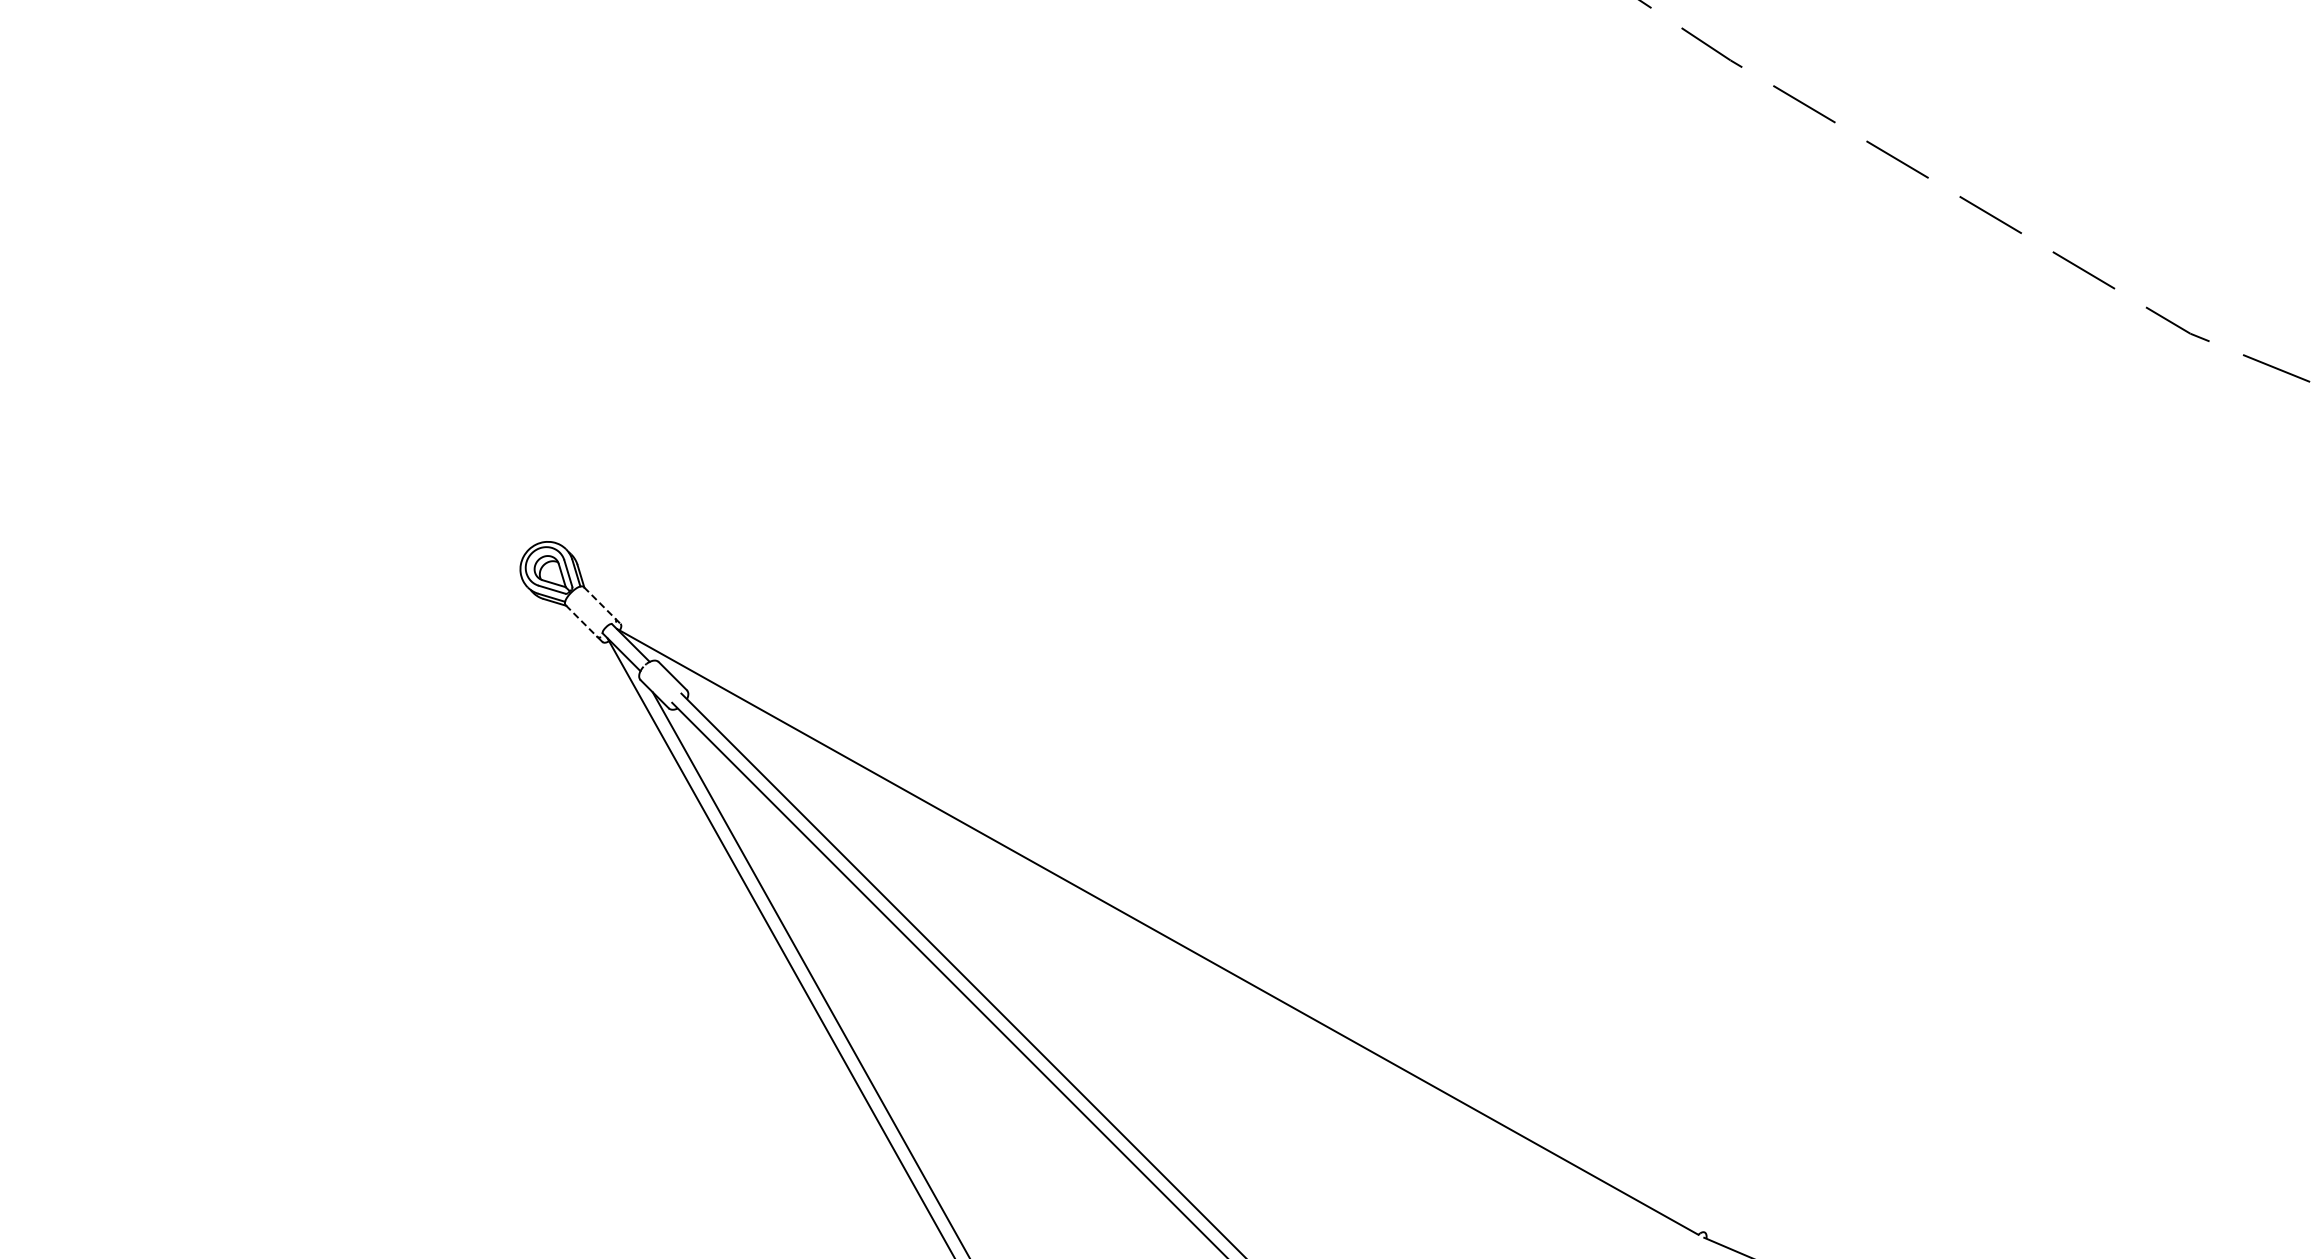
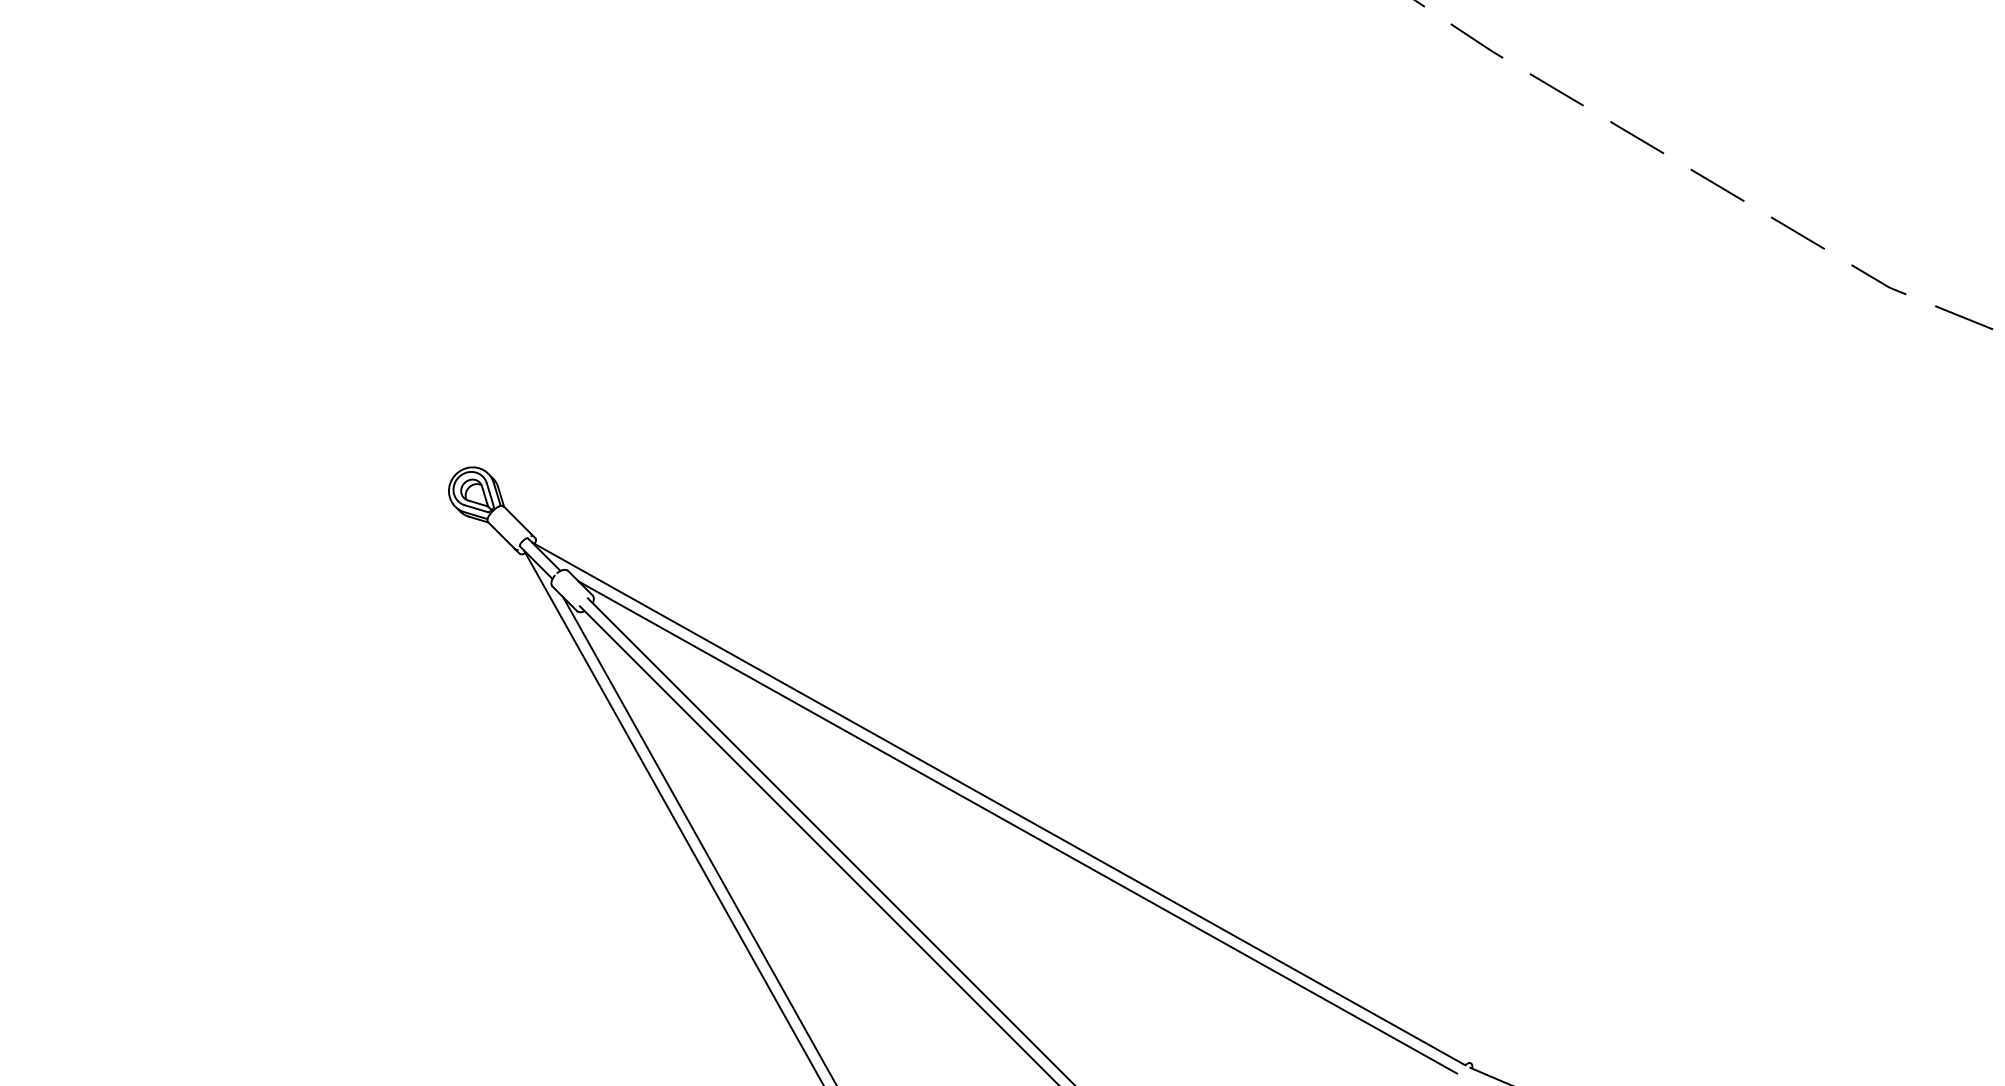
line: (602, 605) -> (519, 522), dashed -> solid
line: (581, 621) -> (501, 536), dashed -> solid
line: (1179, 959) -> (1017, 827), added

